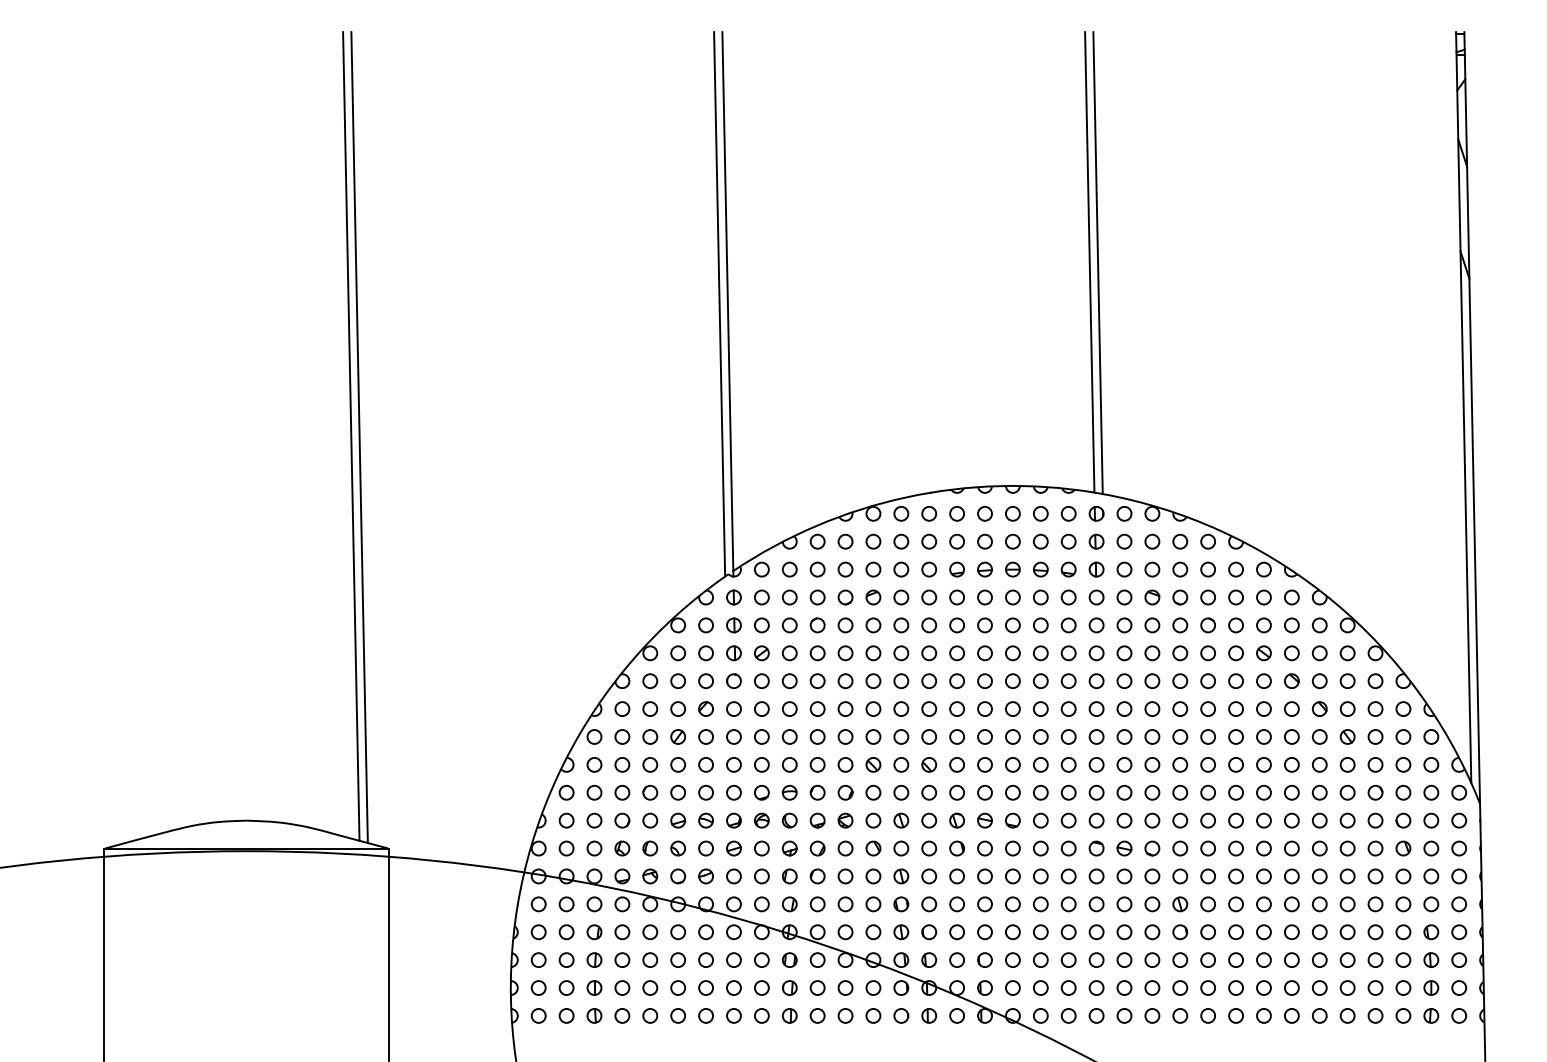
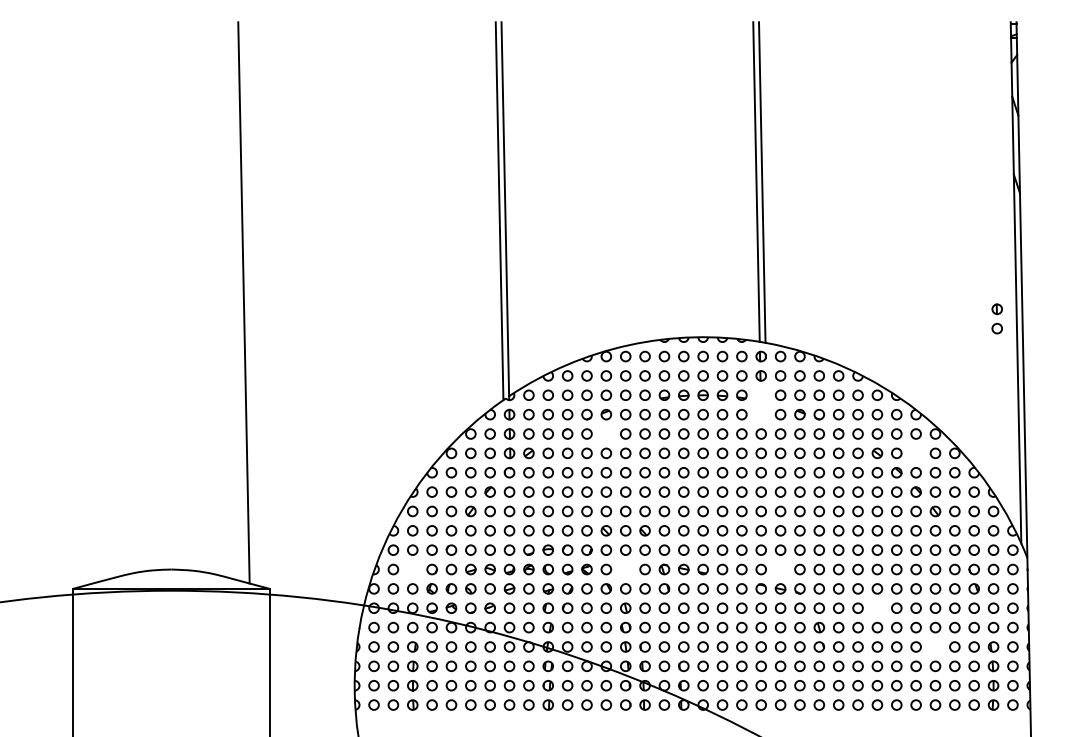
line: (359, 437) -> (249, 303), removed
part: (1095, 582) -> (996, 318), moved
circle: (873, 624) -> (606, 433), removed
circle: (1318, 653) -> (915, 453), removed
circle: (594, 820) -> (412, 569), removed
part: (901, 820) -> (625, 569), removed
circle: (1124, 820) -> (780, 569), removed
circle: (1264, 875) -> (877, 607), removed
circle: (1347, 931) -> (935, 646), removed

